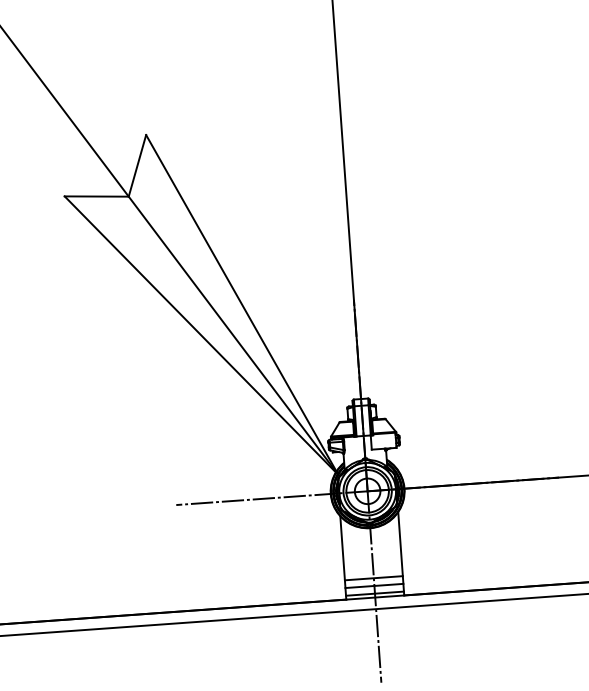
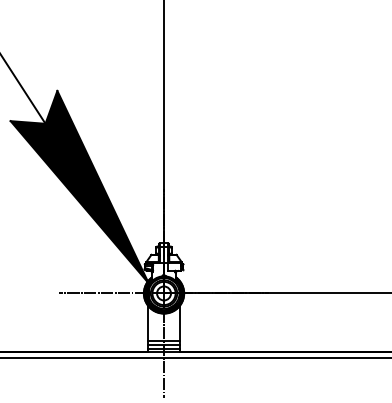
fill: (199, 306) -> (79, 186), added

